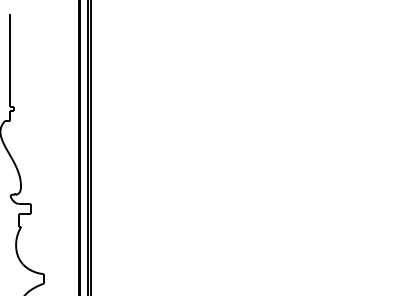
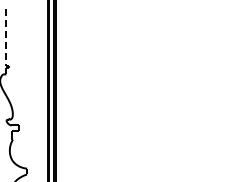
line: (10, 61) -> (6, 37), solid -> dashed

